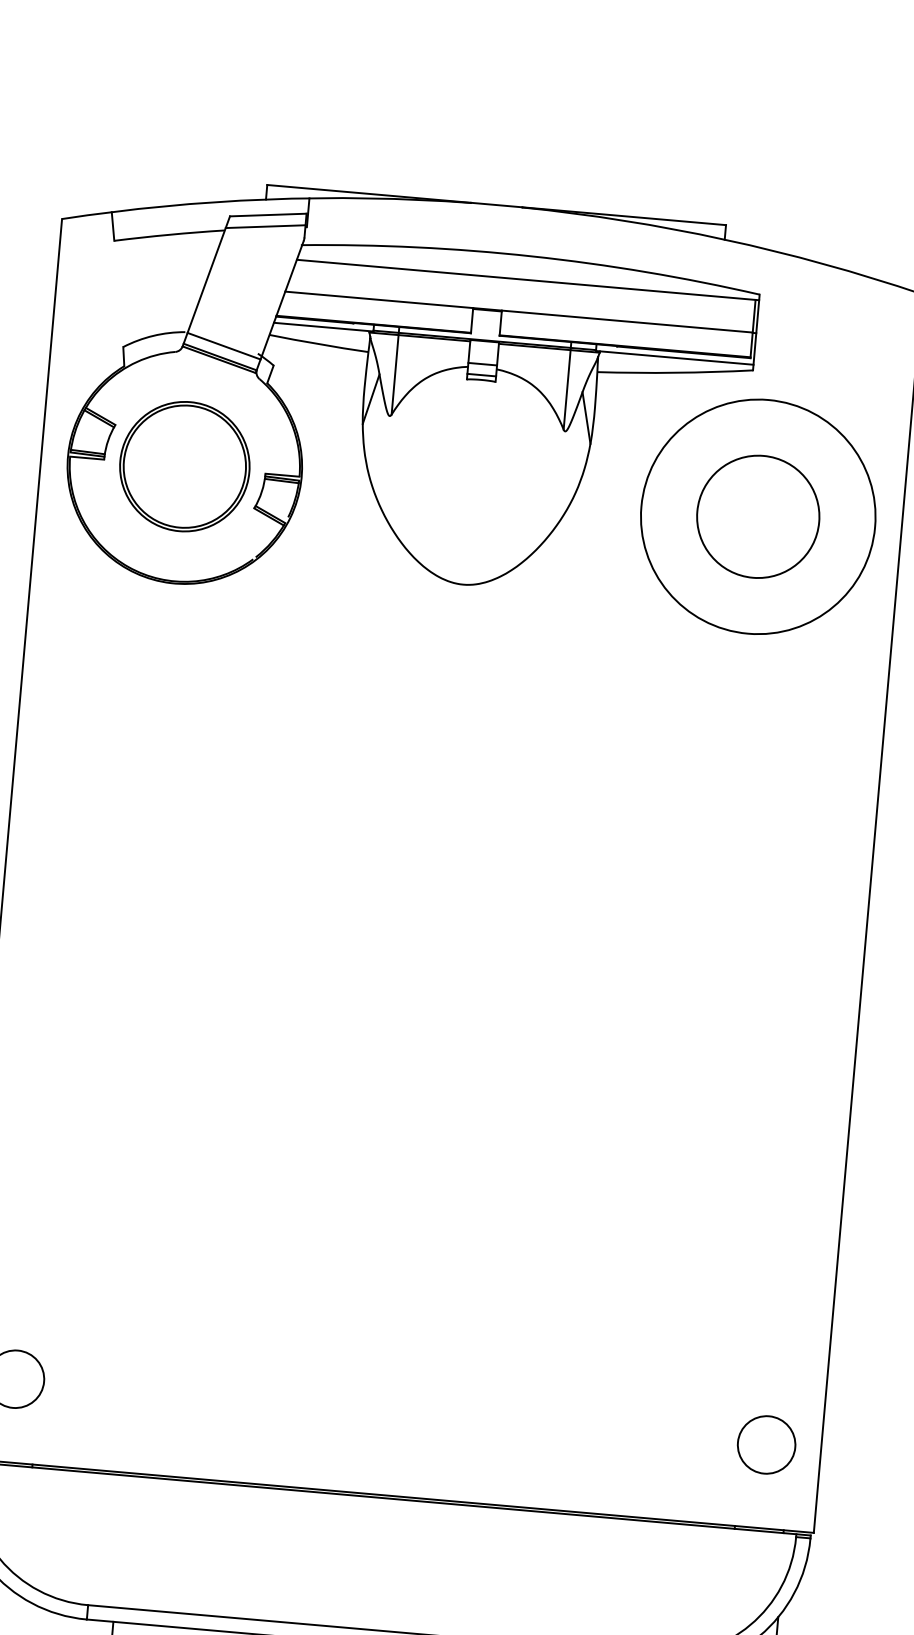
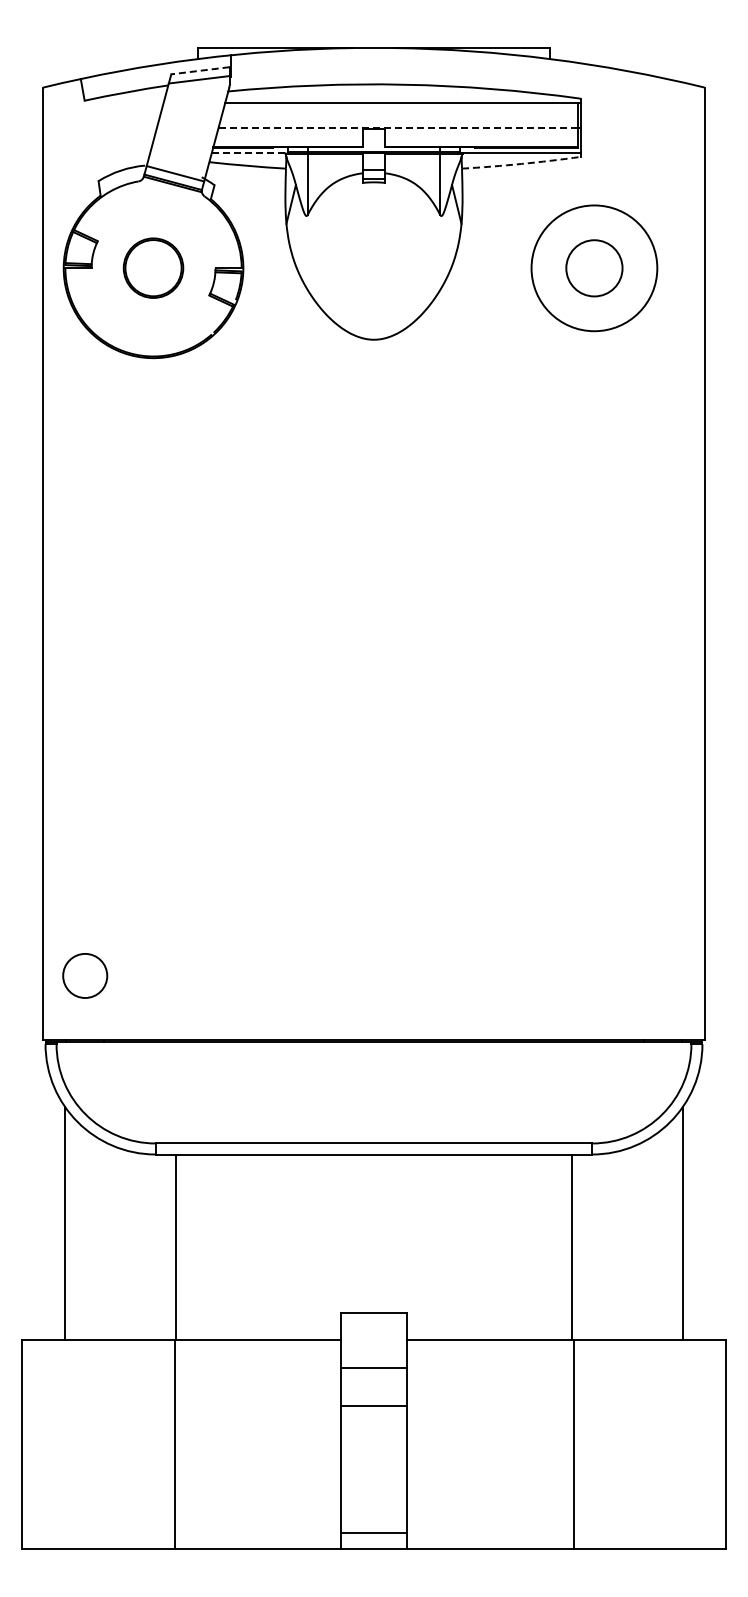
line: (267, 214) -> (199, 70), solid -> dashed
line: (519, 312) -> (398, 128), solid -> dashed
line: (324, 327) -> (250, 152), solid -> dashed
arc: (675, 372) -> (521, 163), solid -> dashed
part: (184, 465) -> (153, 267), size x0.6
circle: (758, 517) -> (594, 268), size x0.6
circle: (758, 517) -> (594, 268), size x0.7
circle: (766, 1444) -> (662, 975), removed

